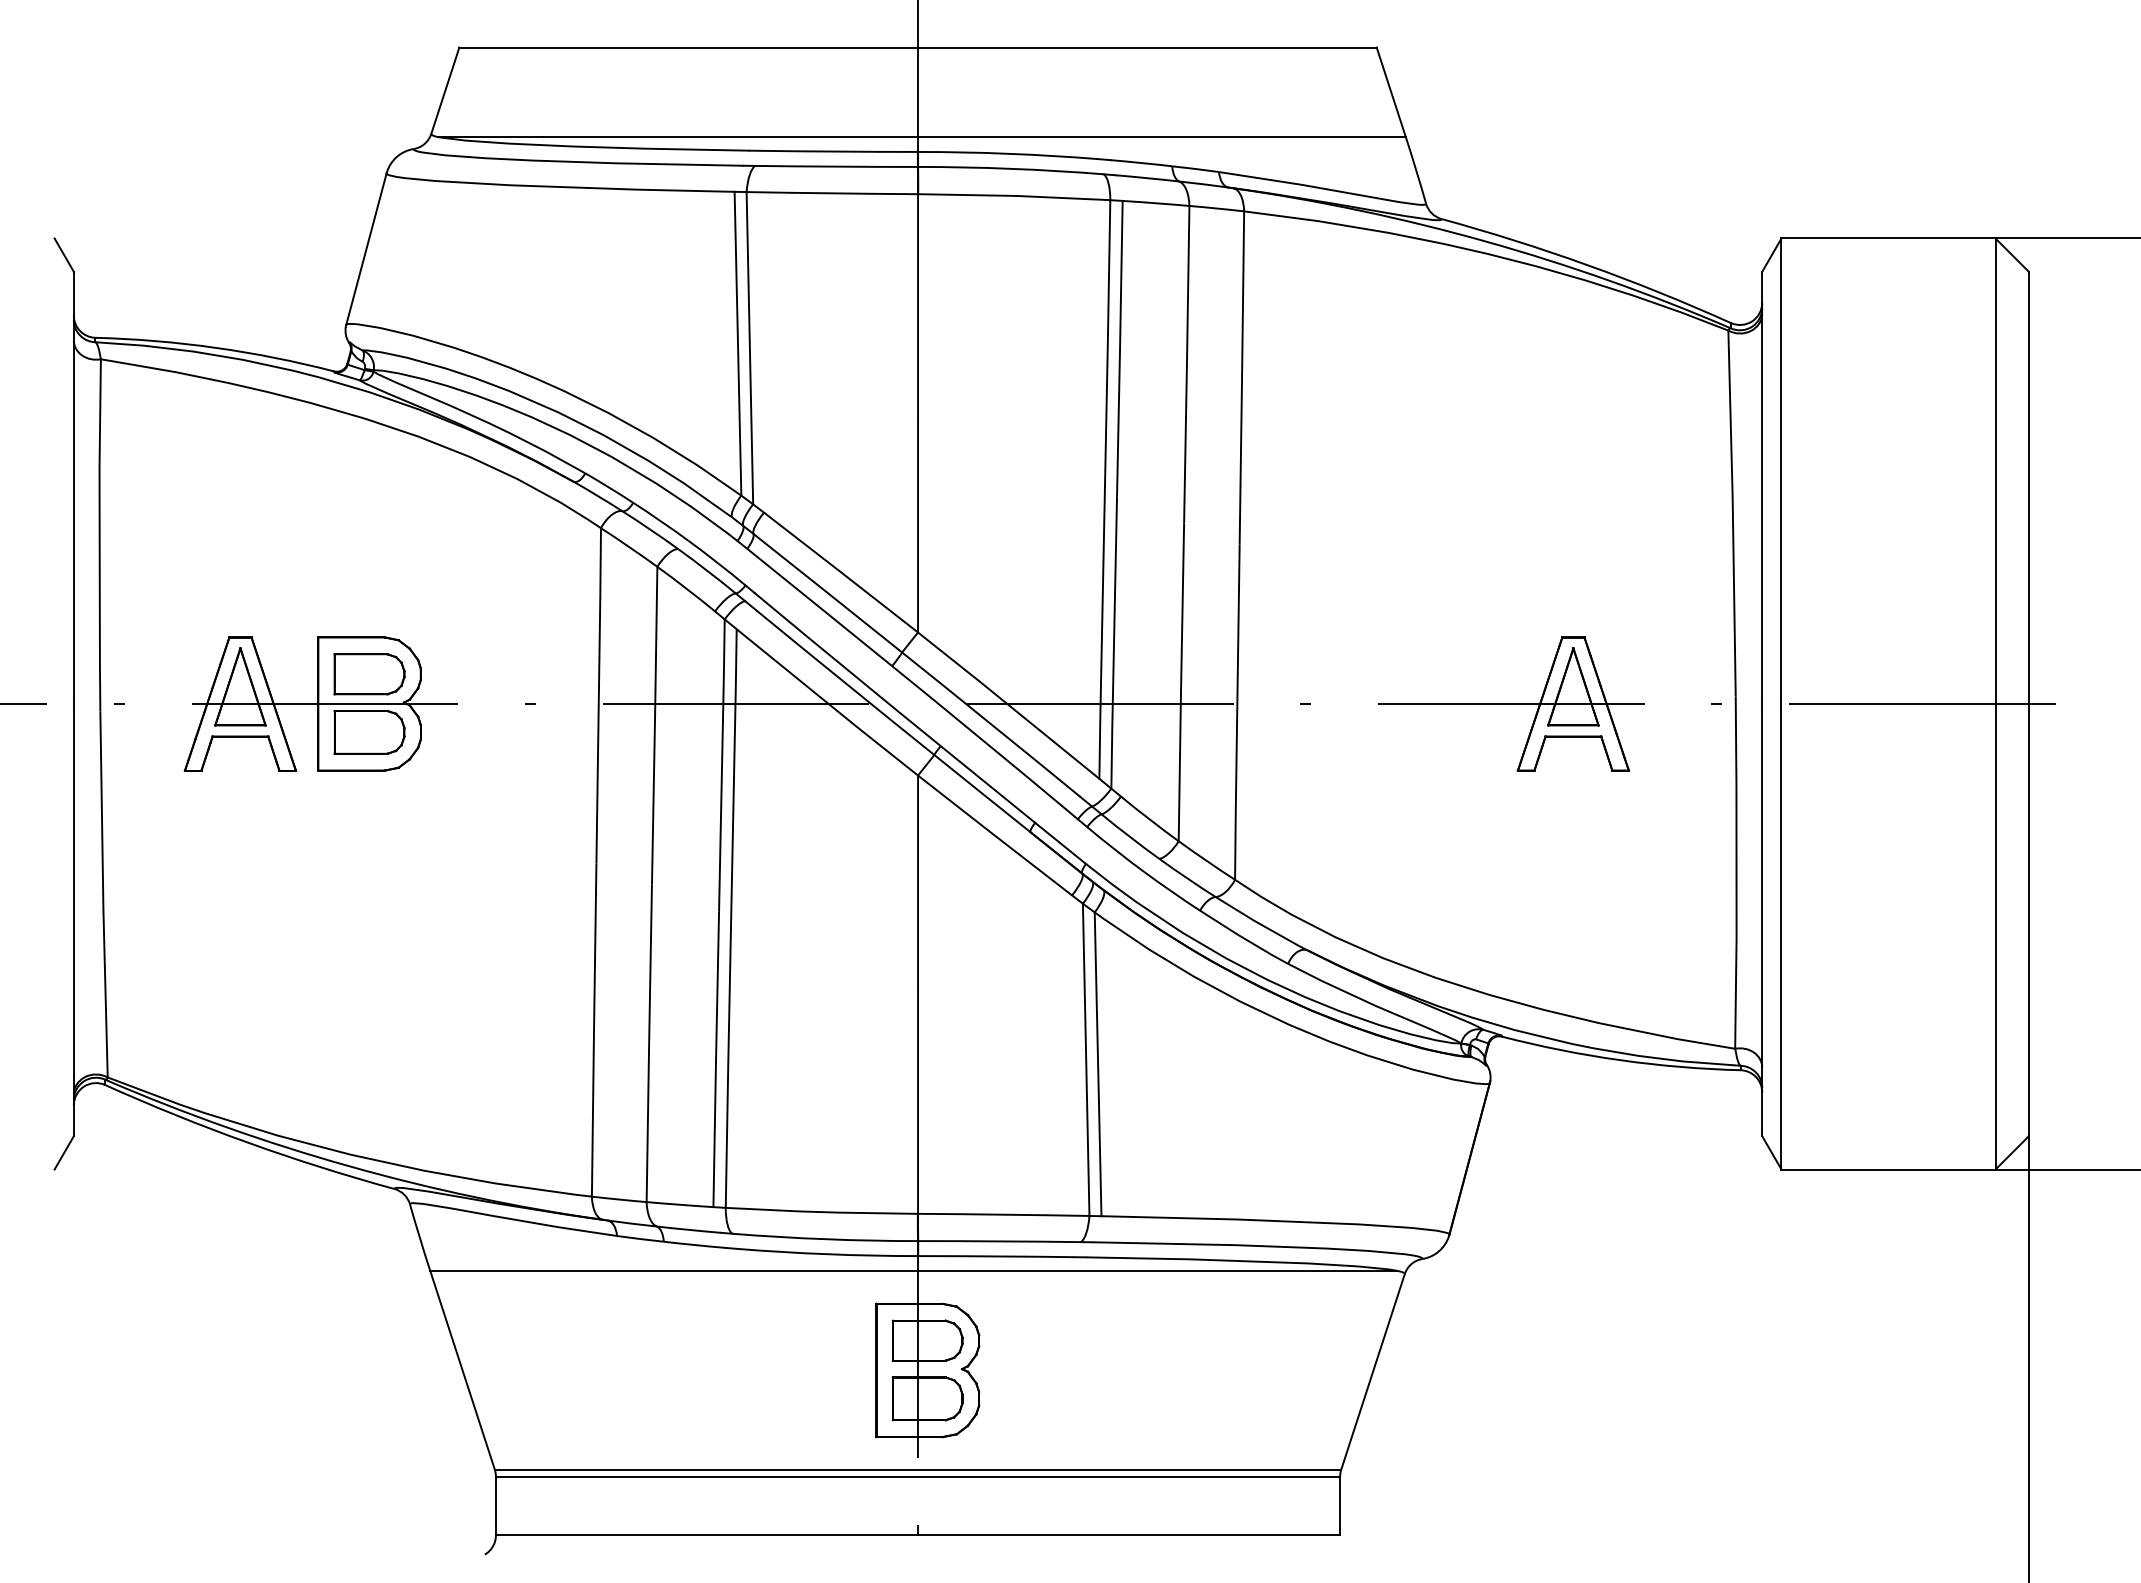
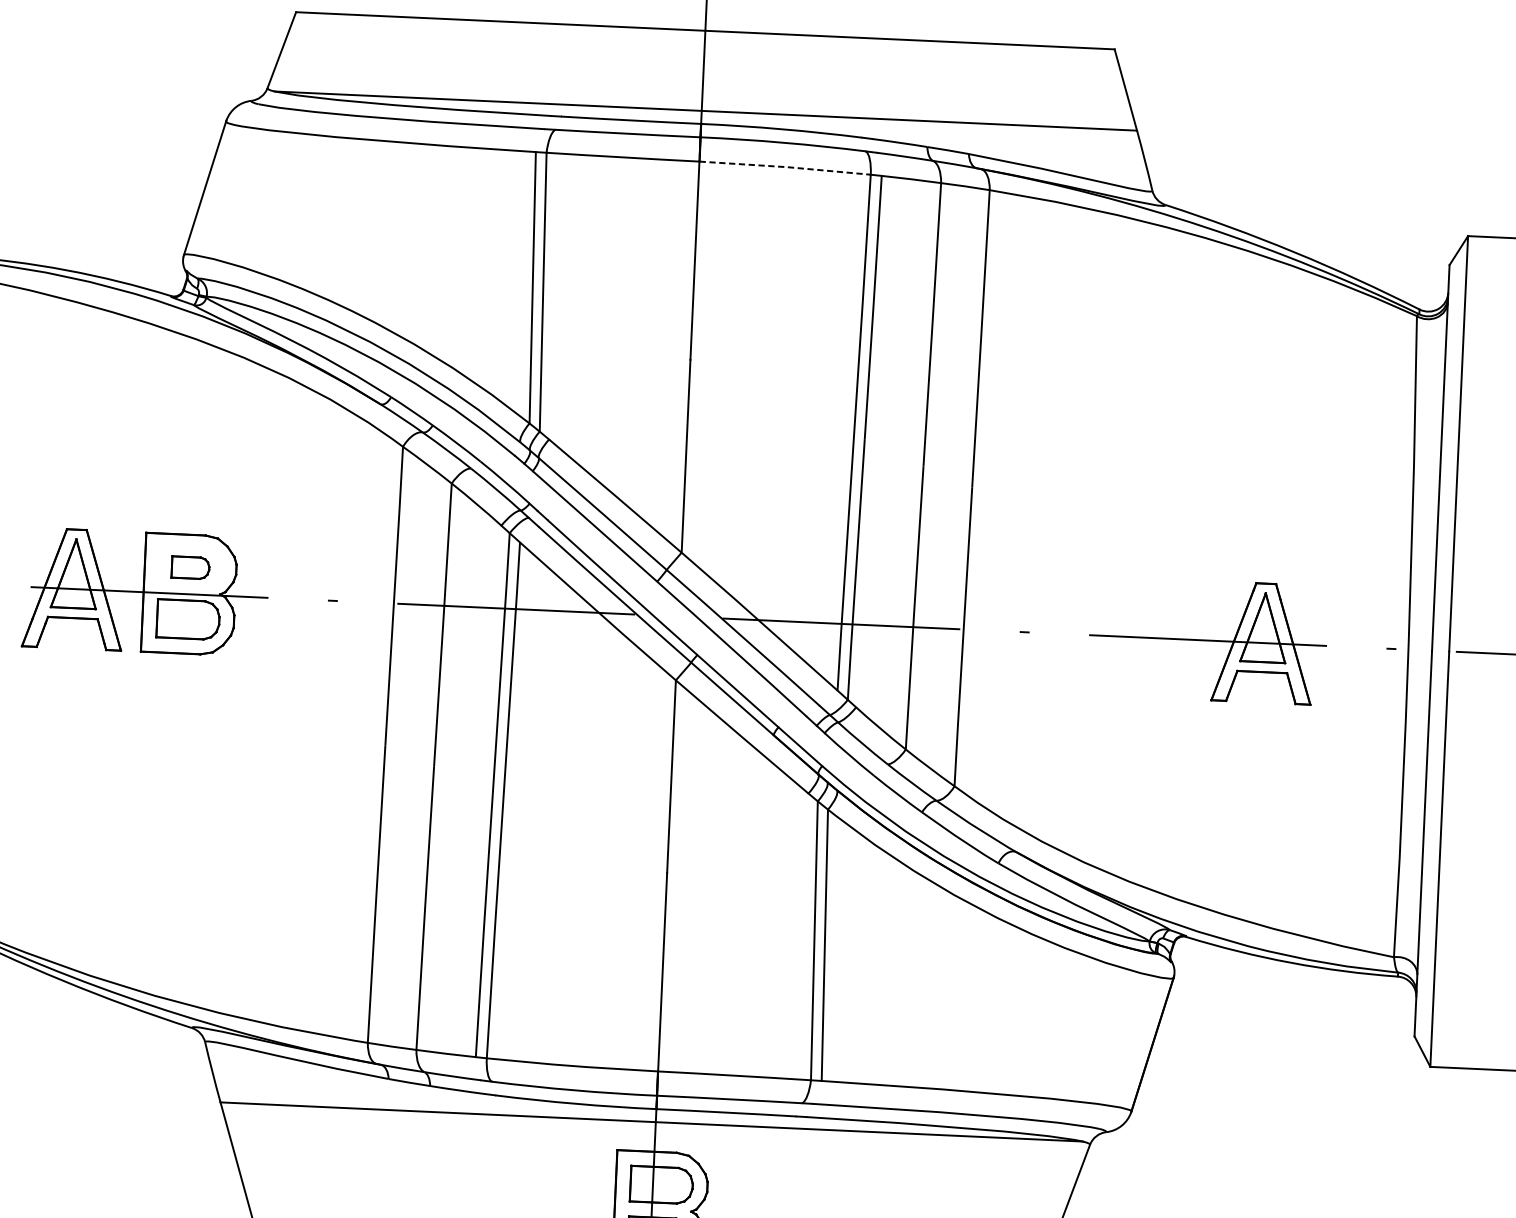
line: (1015, 195) -> (786, 166), solid -> dashed
part: (369, 674) -> (190, 567), size x0.6

